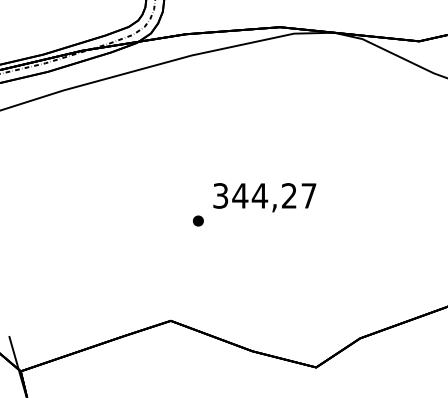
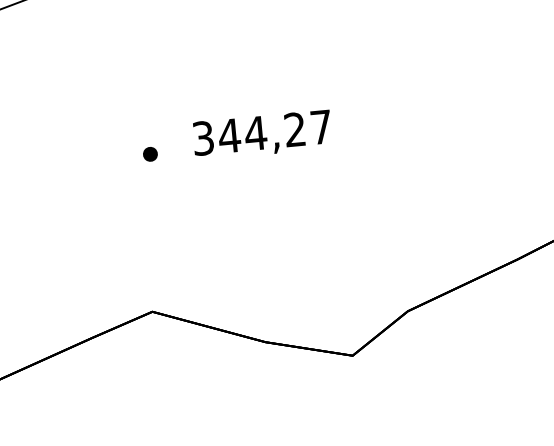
part: (198, 220) -> (150, 153), moved

